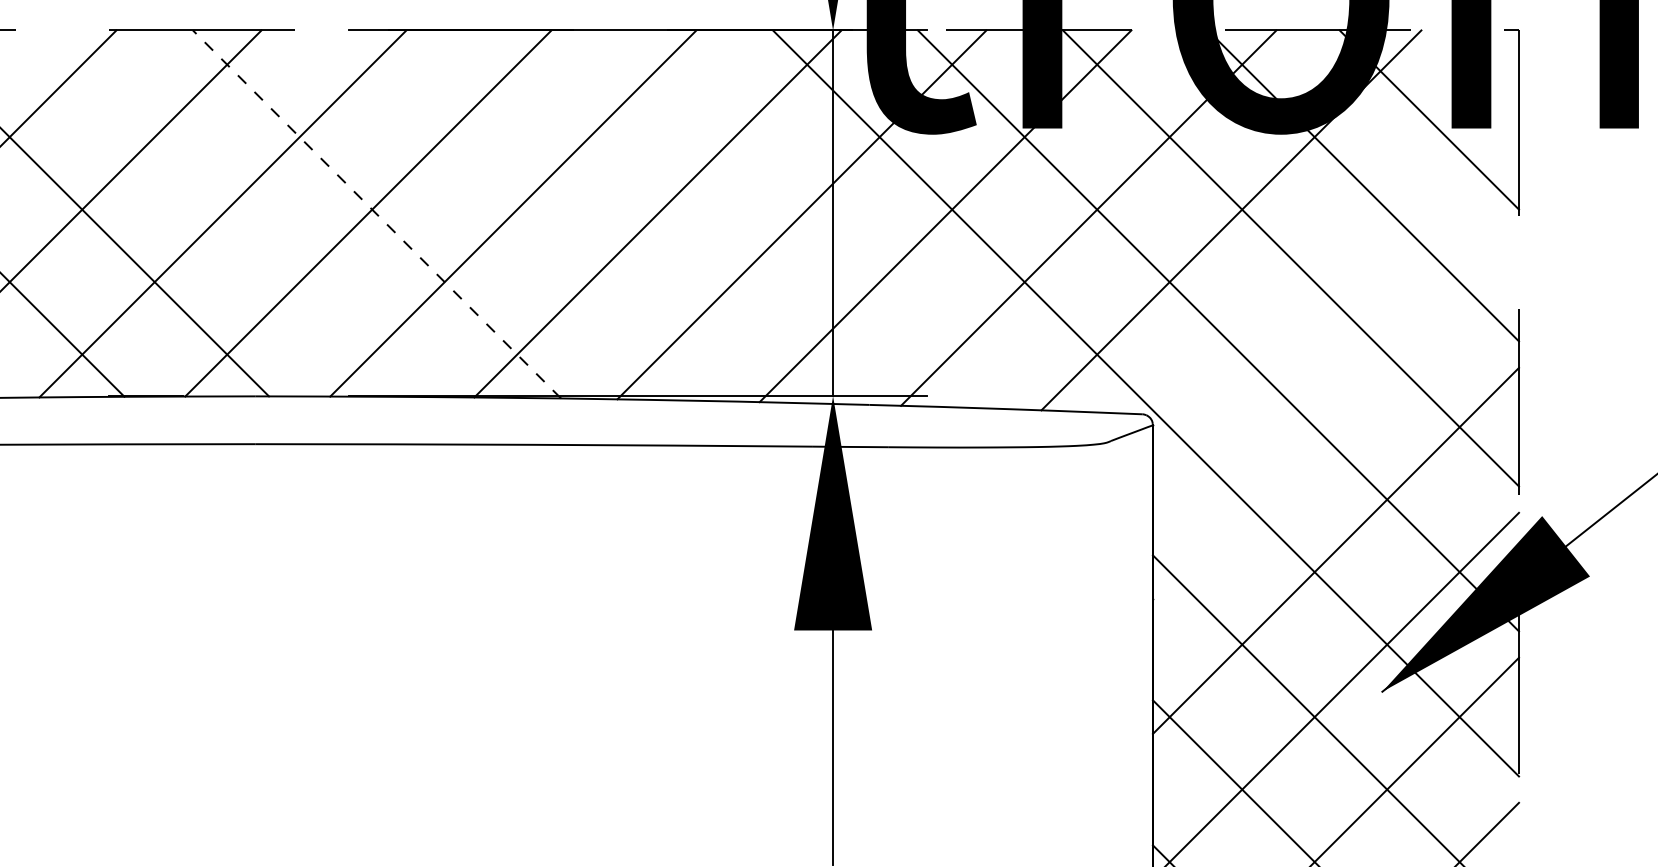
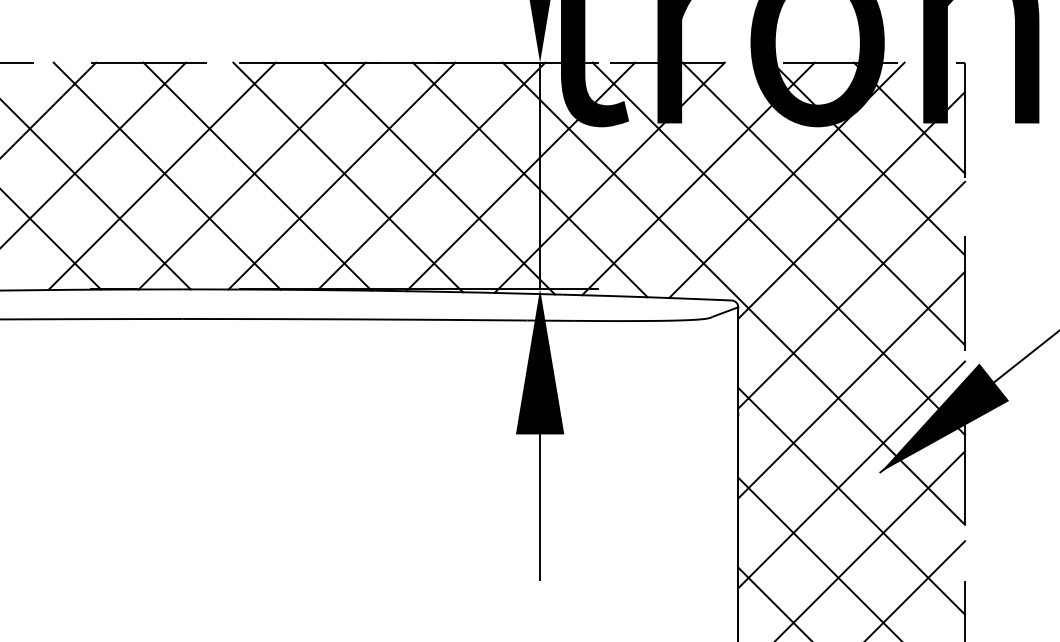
line: (230, 212) -> (166, 175), added
line: (376, 214) -> (257, 176), dashed -> solid
line: (522, 215) -> (347, 177), added
line: (669, 217) -> (438, 178), added
line: (815, 219) -> (529, 179), added
line: (1335, 260) -> (851, 205), added
line: (1335, 404) -> (851, 294), added

